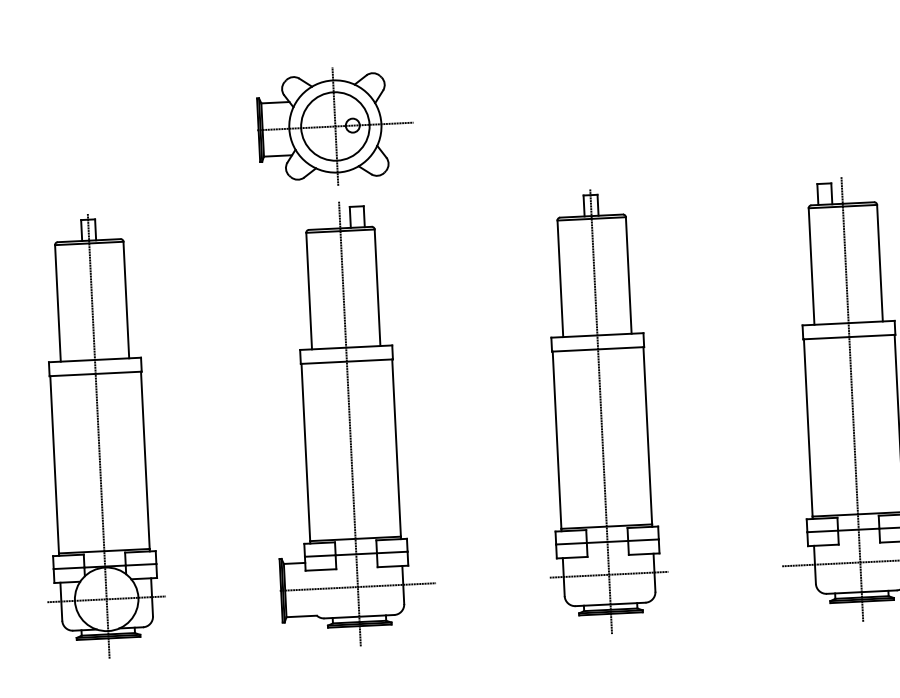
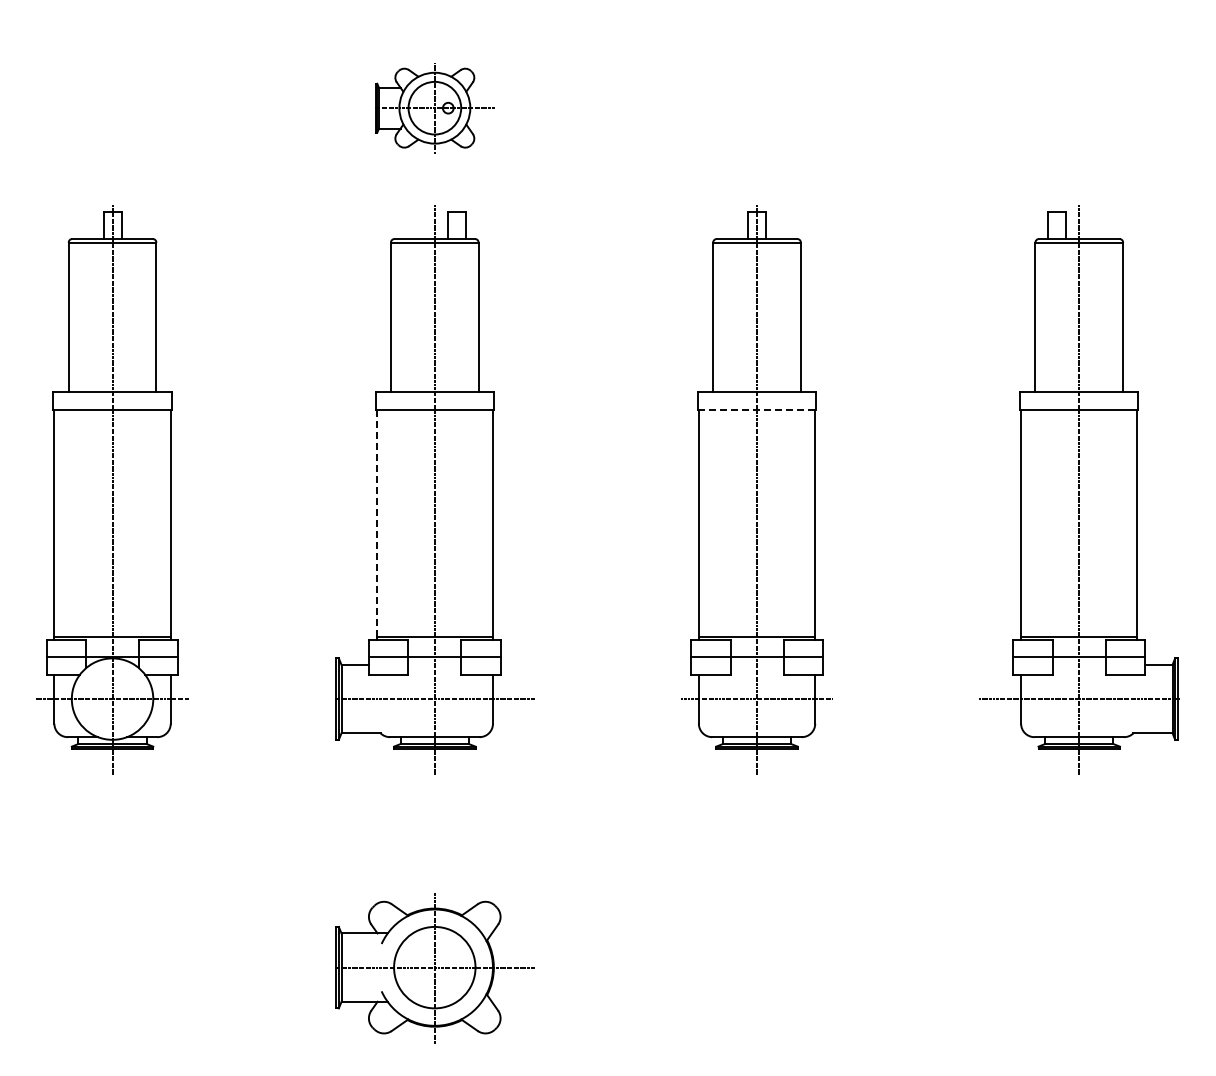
part: (335, 125) -> (434, 107), size x0.6
line: (598, 349) -> (757, 410), solid -> dashed
line: (305, 452) -> (376, 523), solid -> dashed

